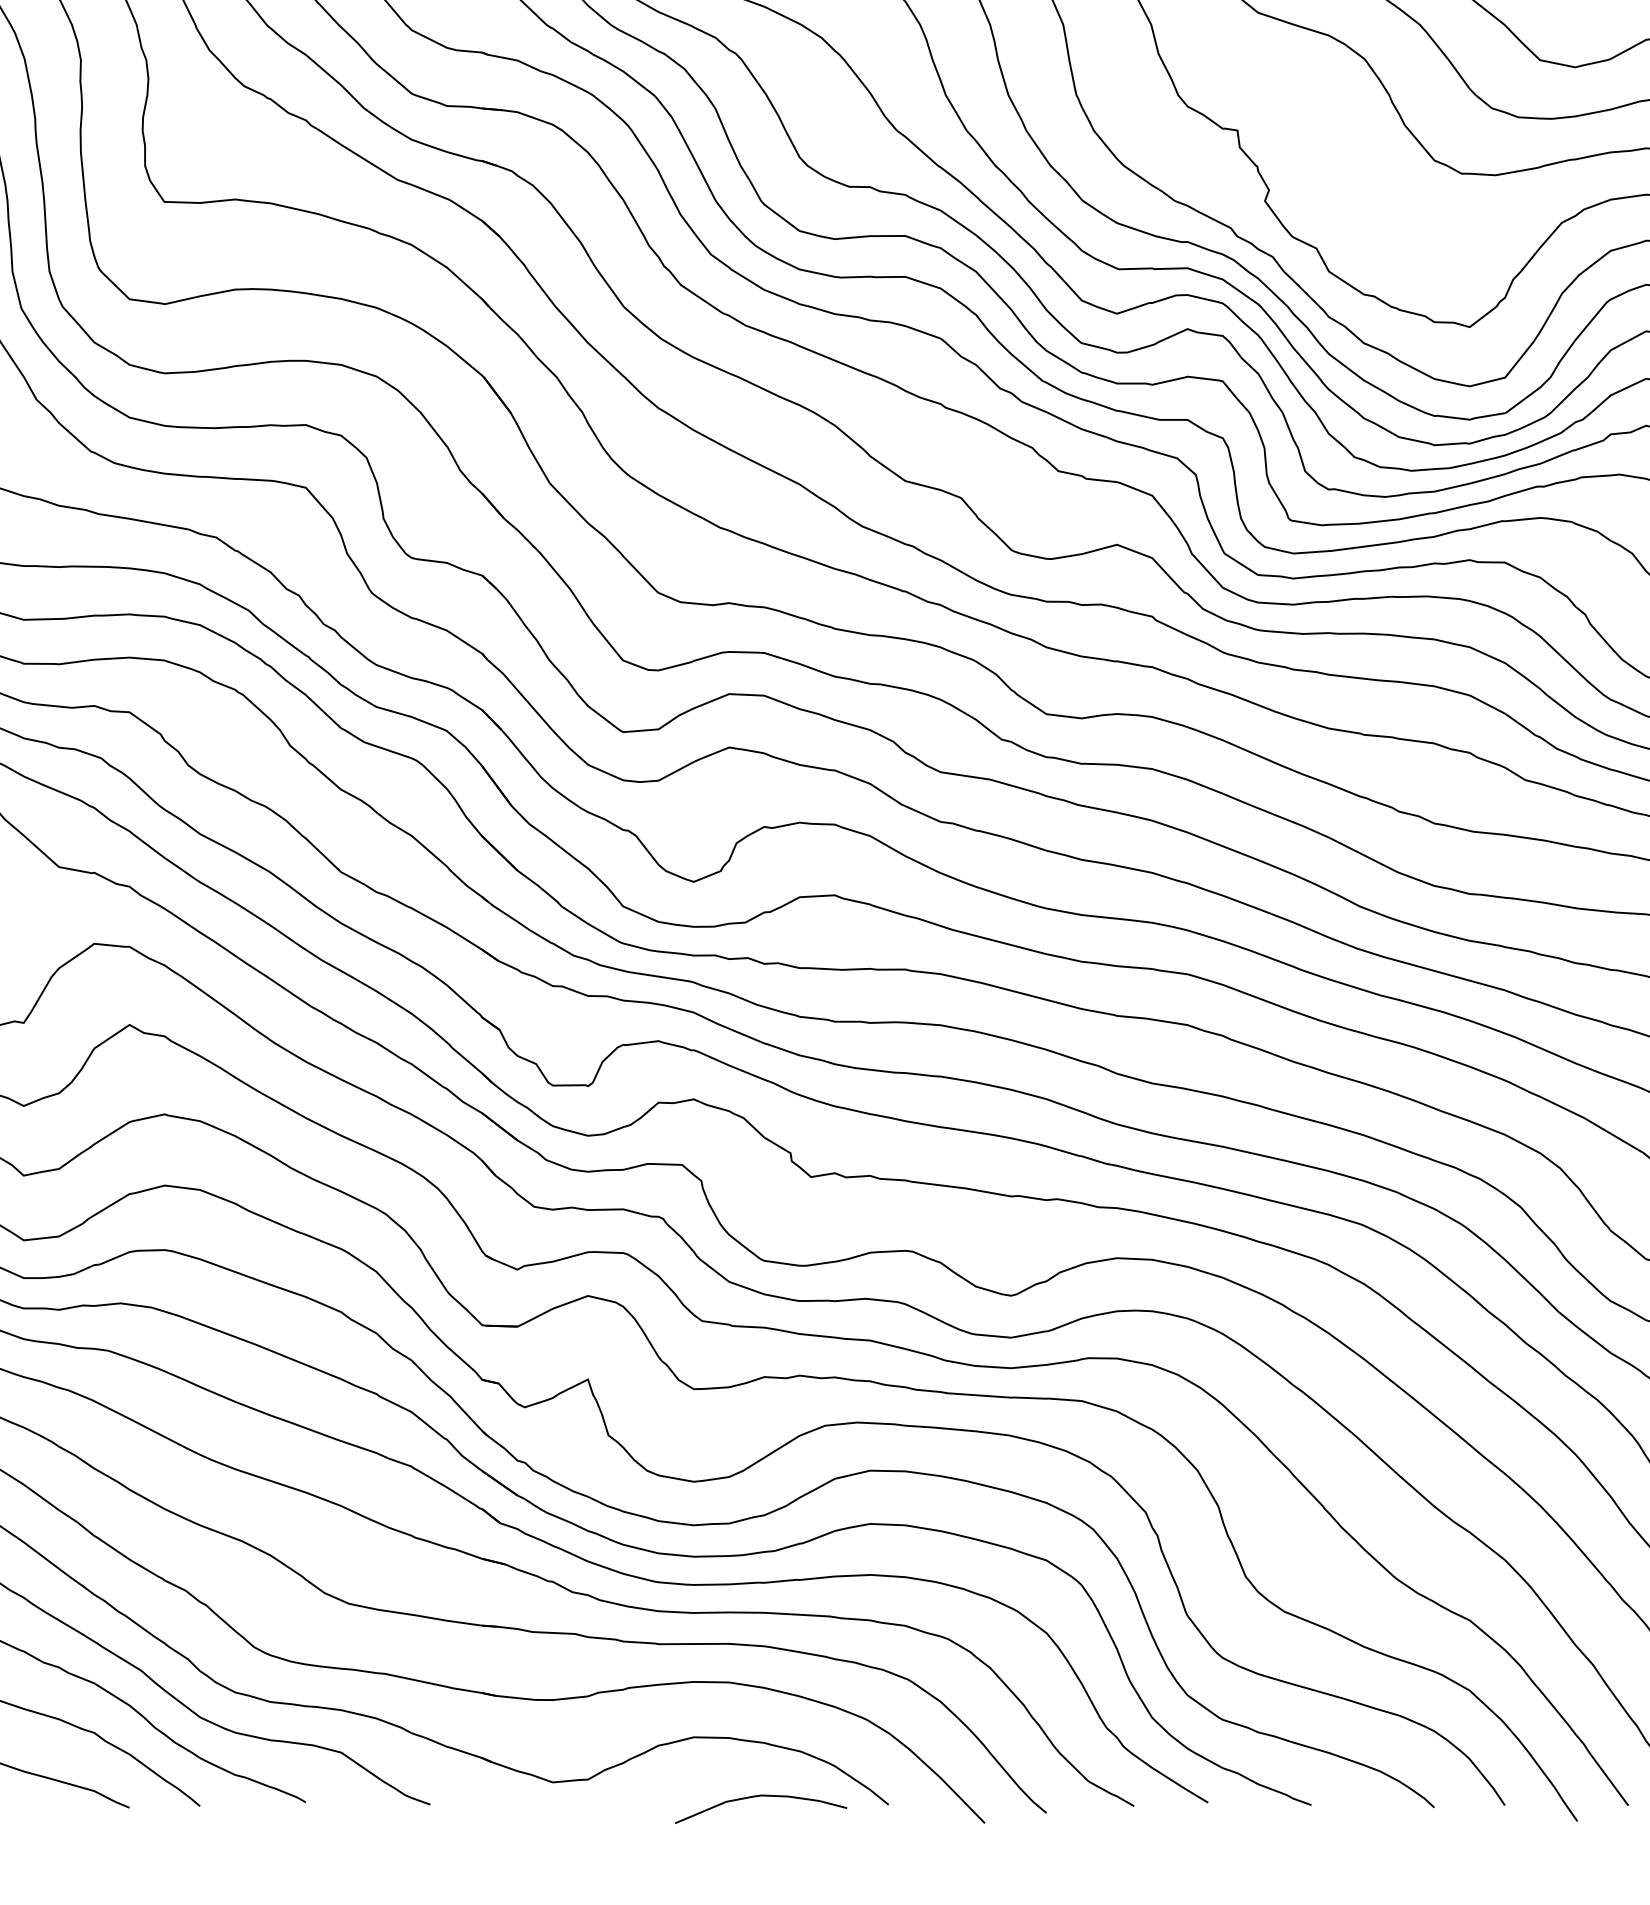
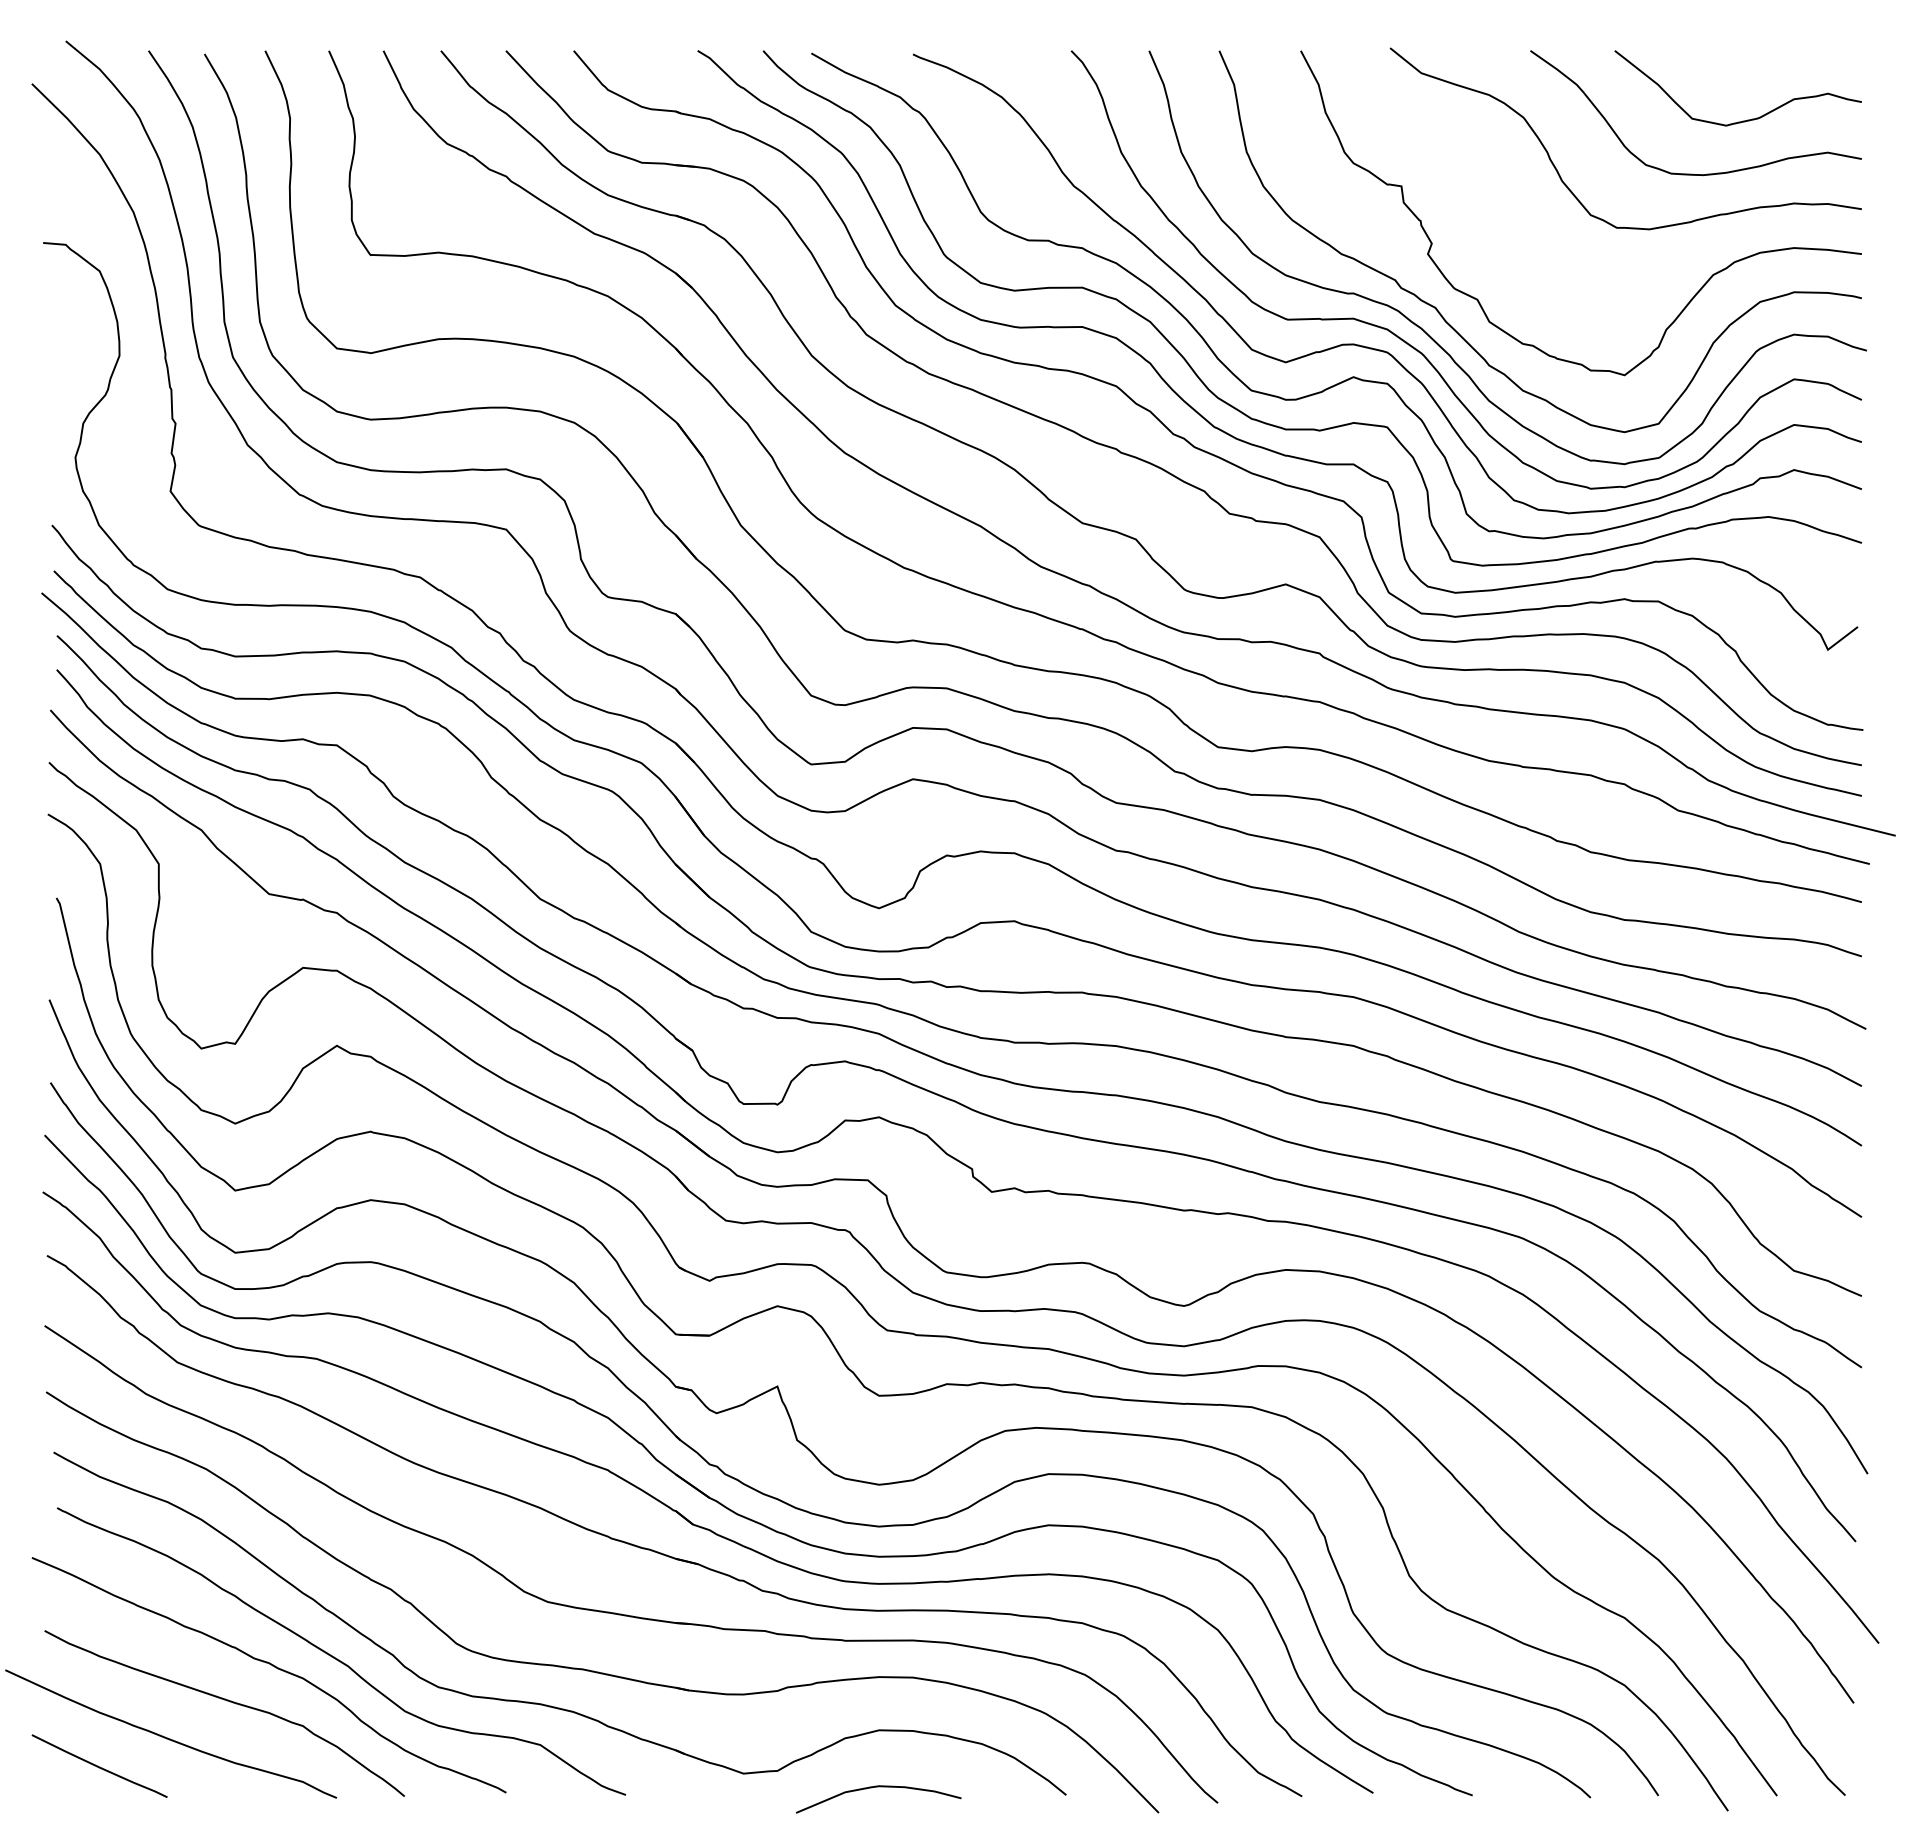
curve: (760, 1796) -> (878, 1787), moved

